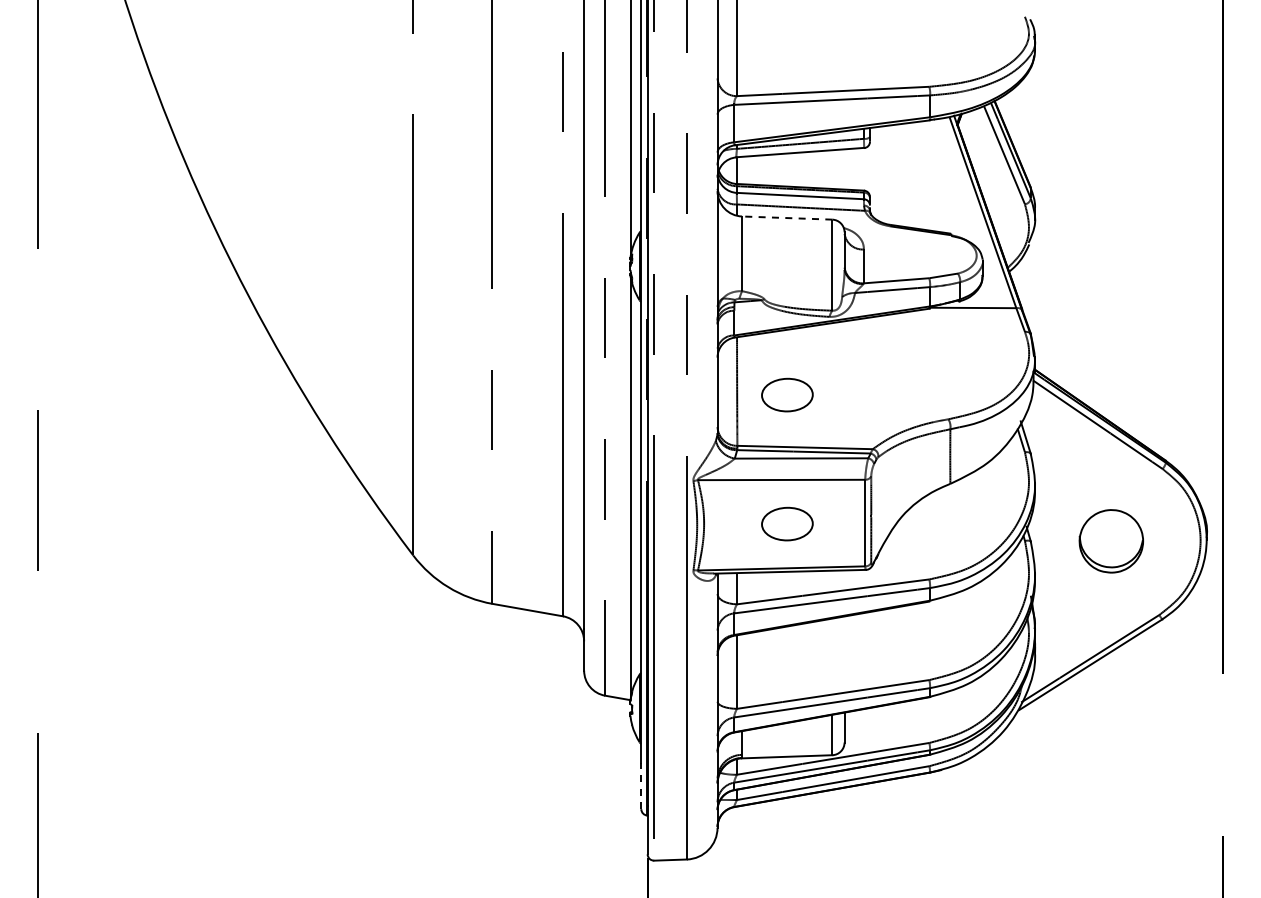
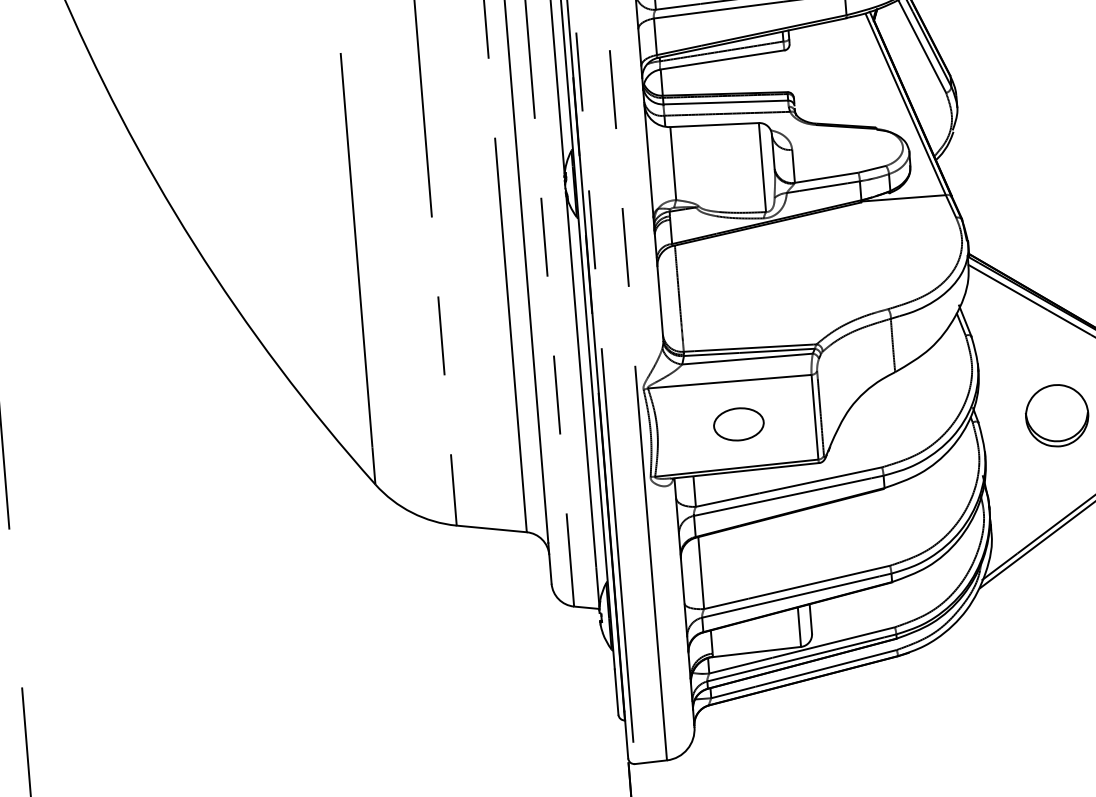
line: (786, 218) -> (713, 125), dashed -> solid
part: (787, 394) -> (728, 297), removed
line: (641, 785) -> (616, 691), dashed -> solid

